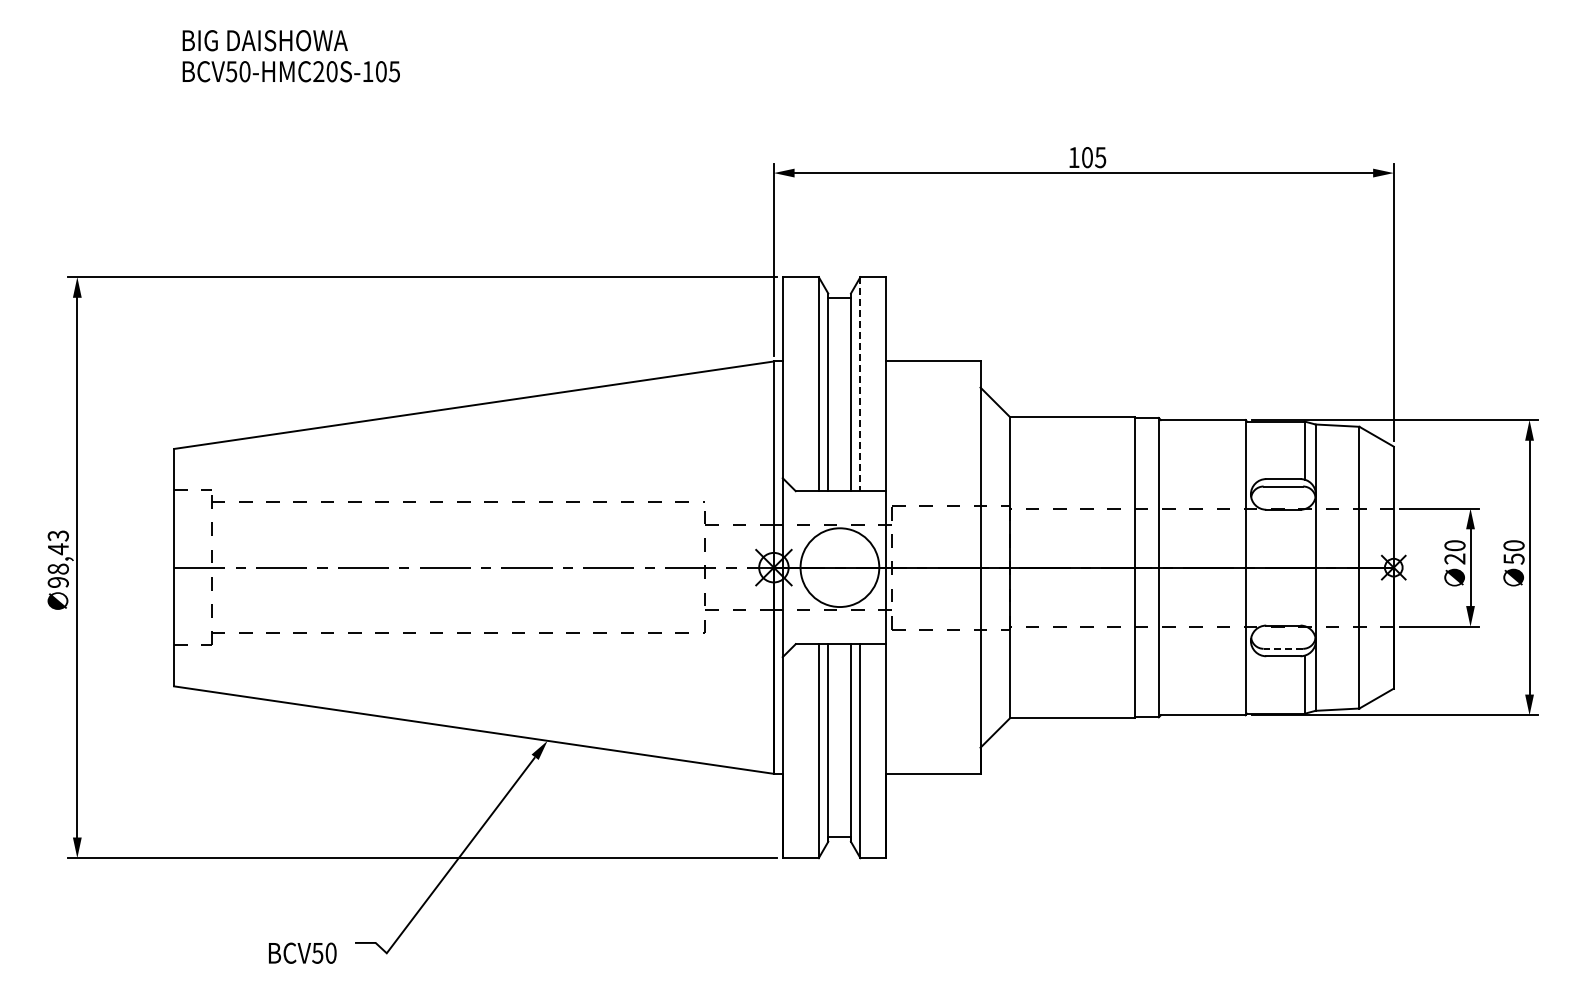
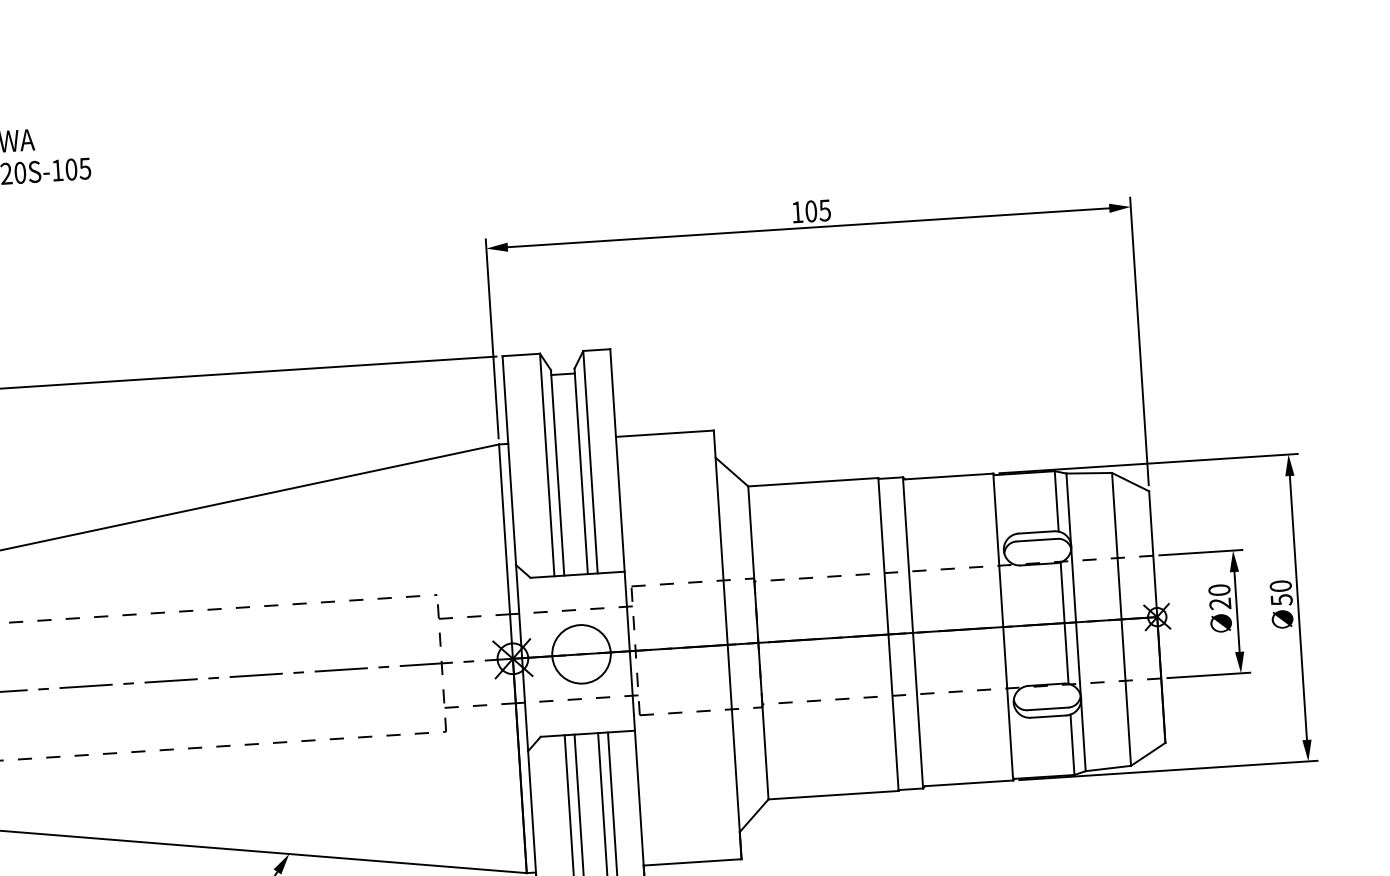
line: (860, 384) -> (590, 462), dashed -> solid
circle: (839, 567) -> (581, 654), size x0.71
line: (1304, 567) -> (1064, 622), added
line: (1283, 648) -> (1048, 708), dashed -> solid

